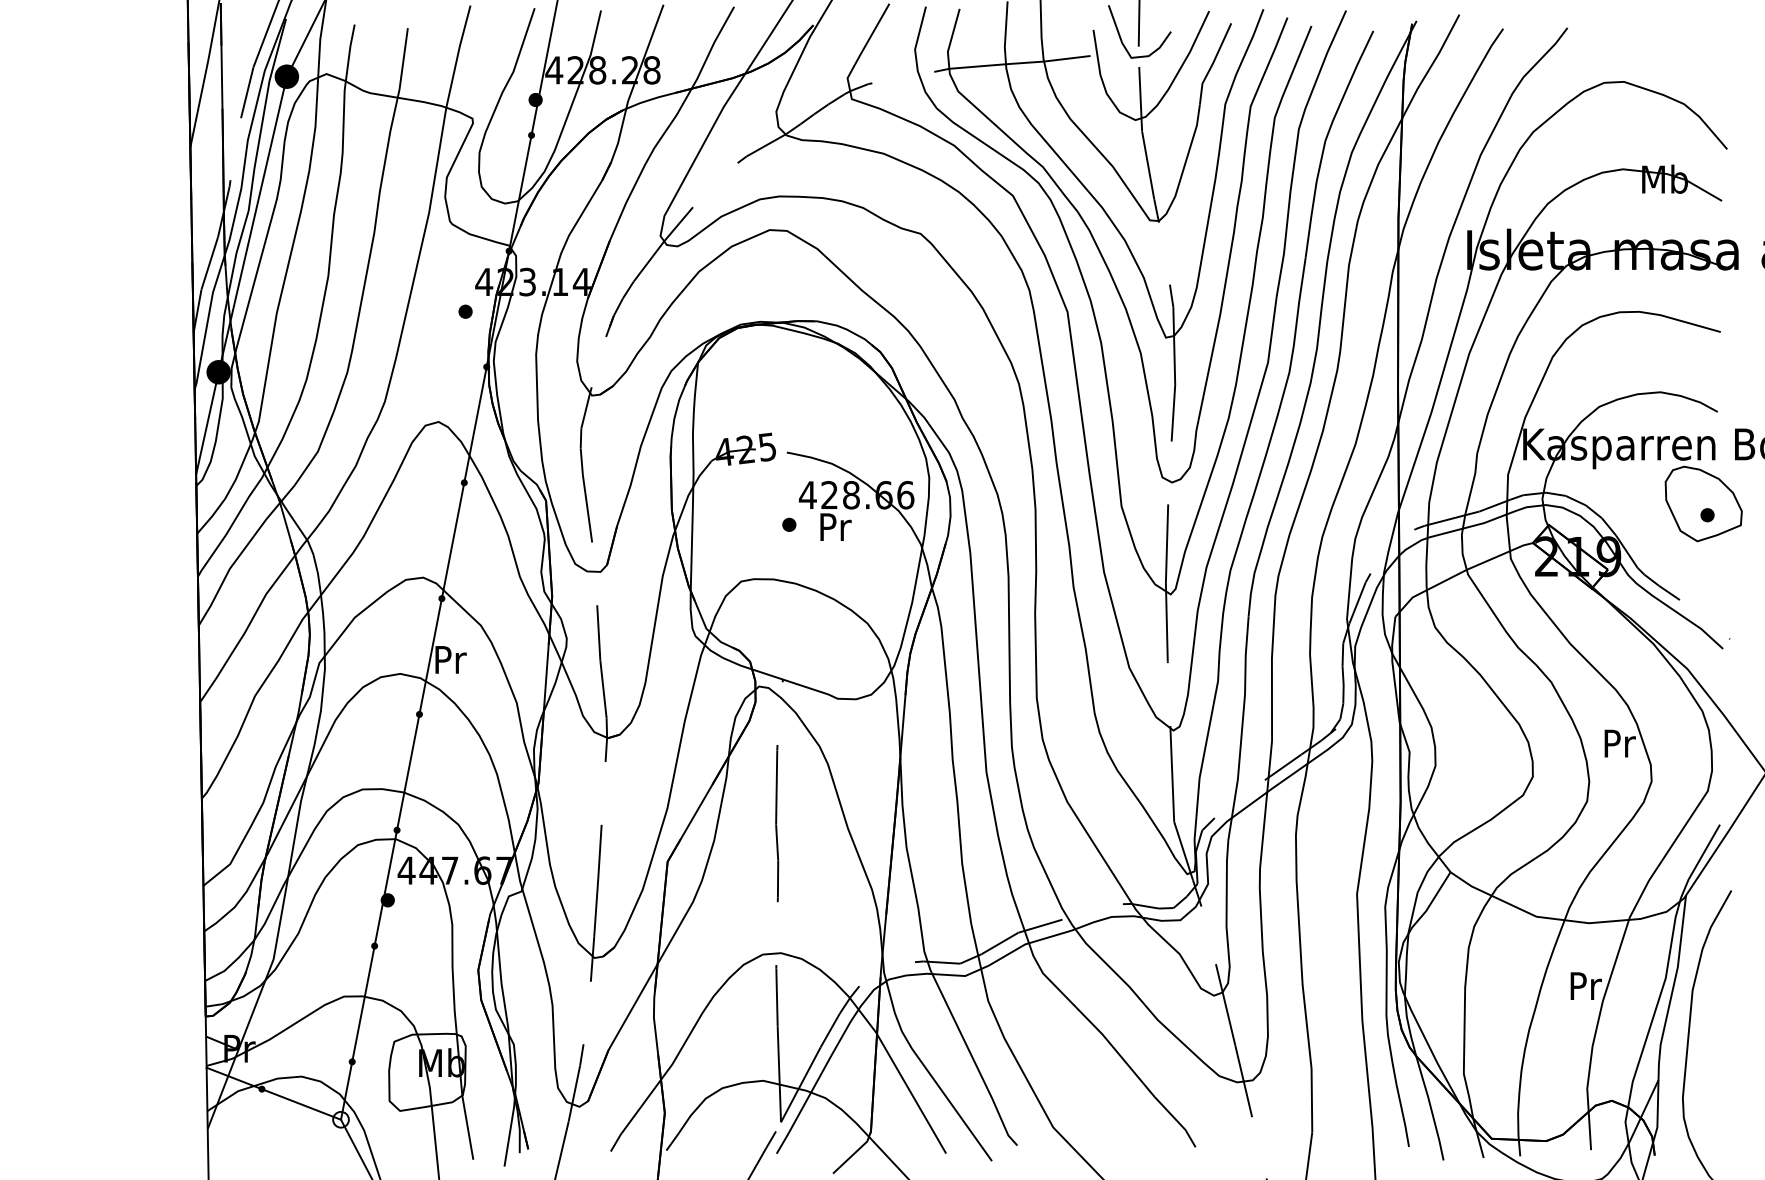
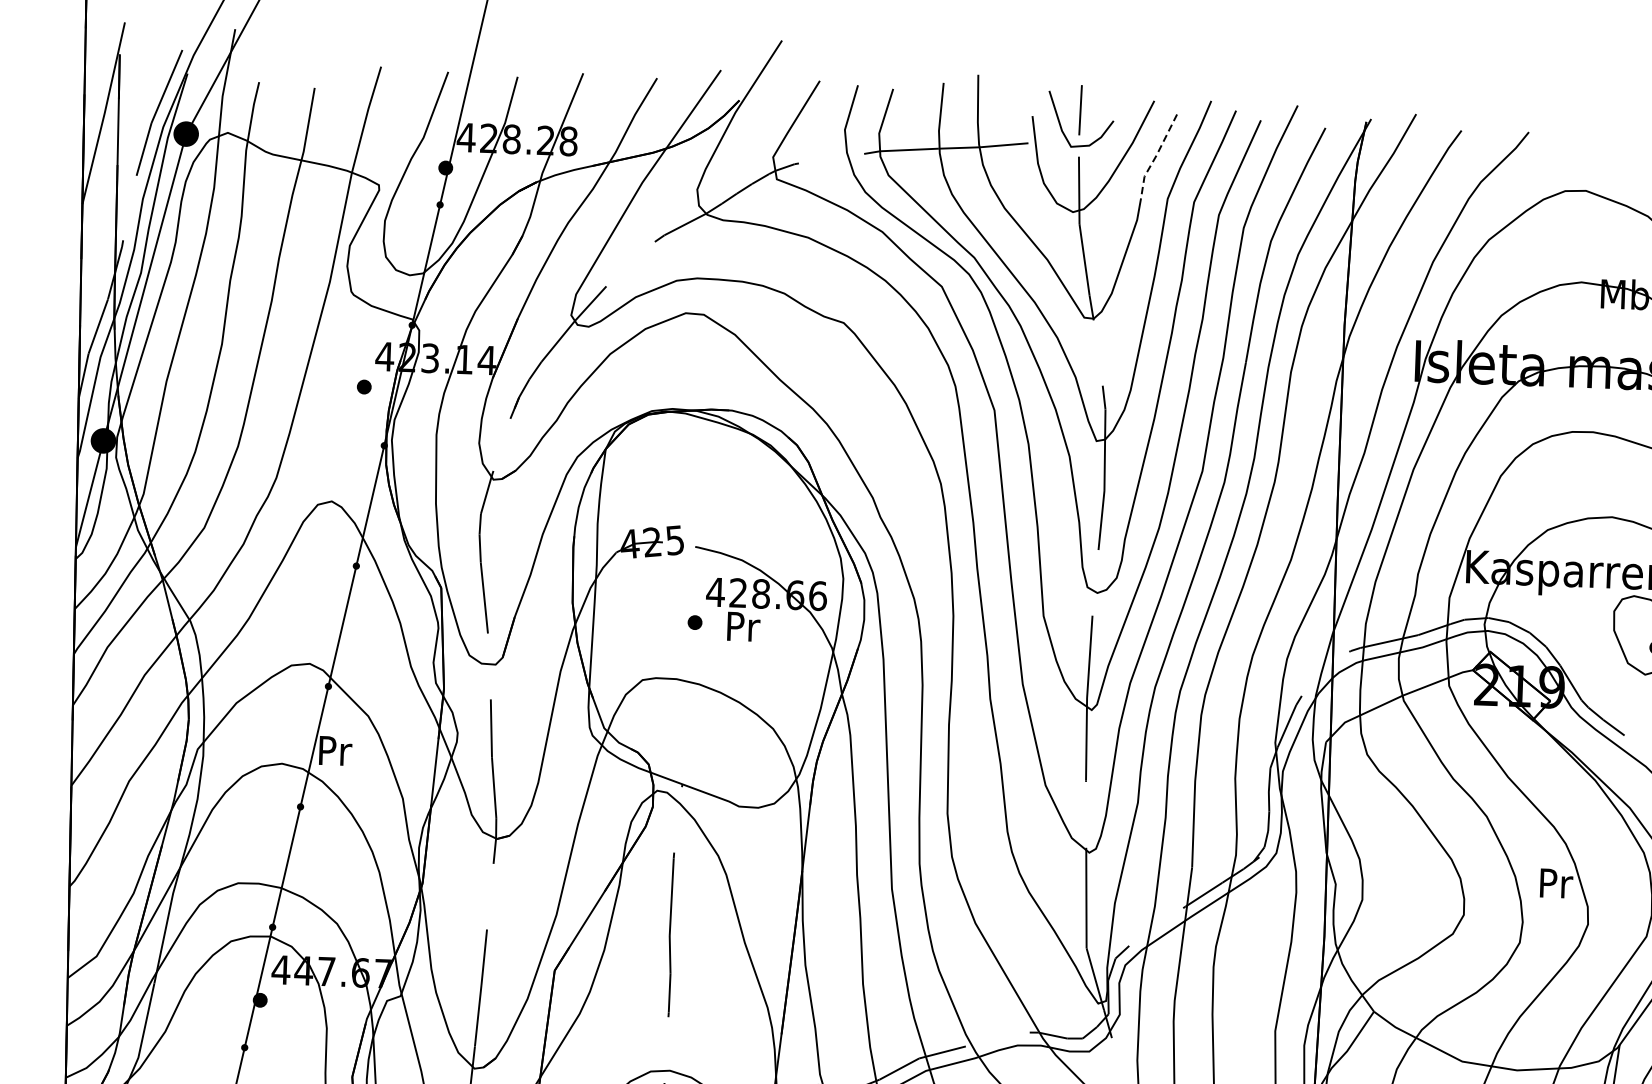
line: (1212, 64) -> (1155, 156), solid -> dashed

